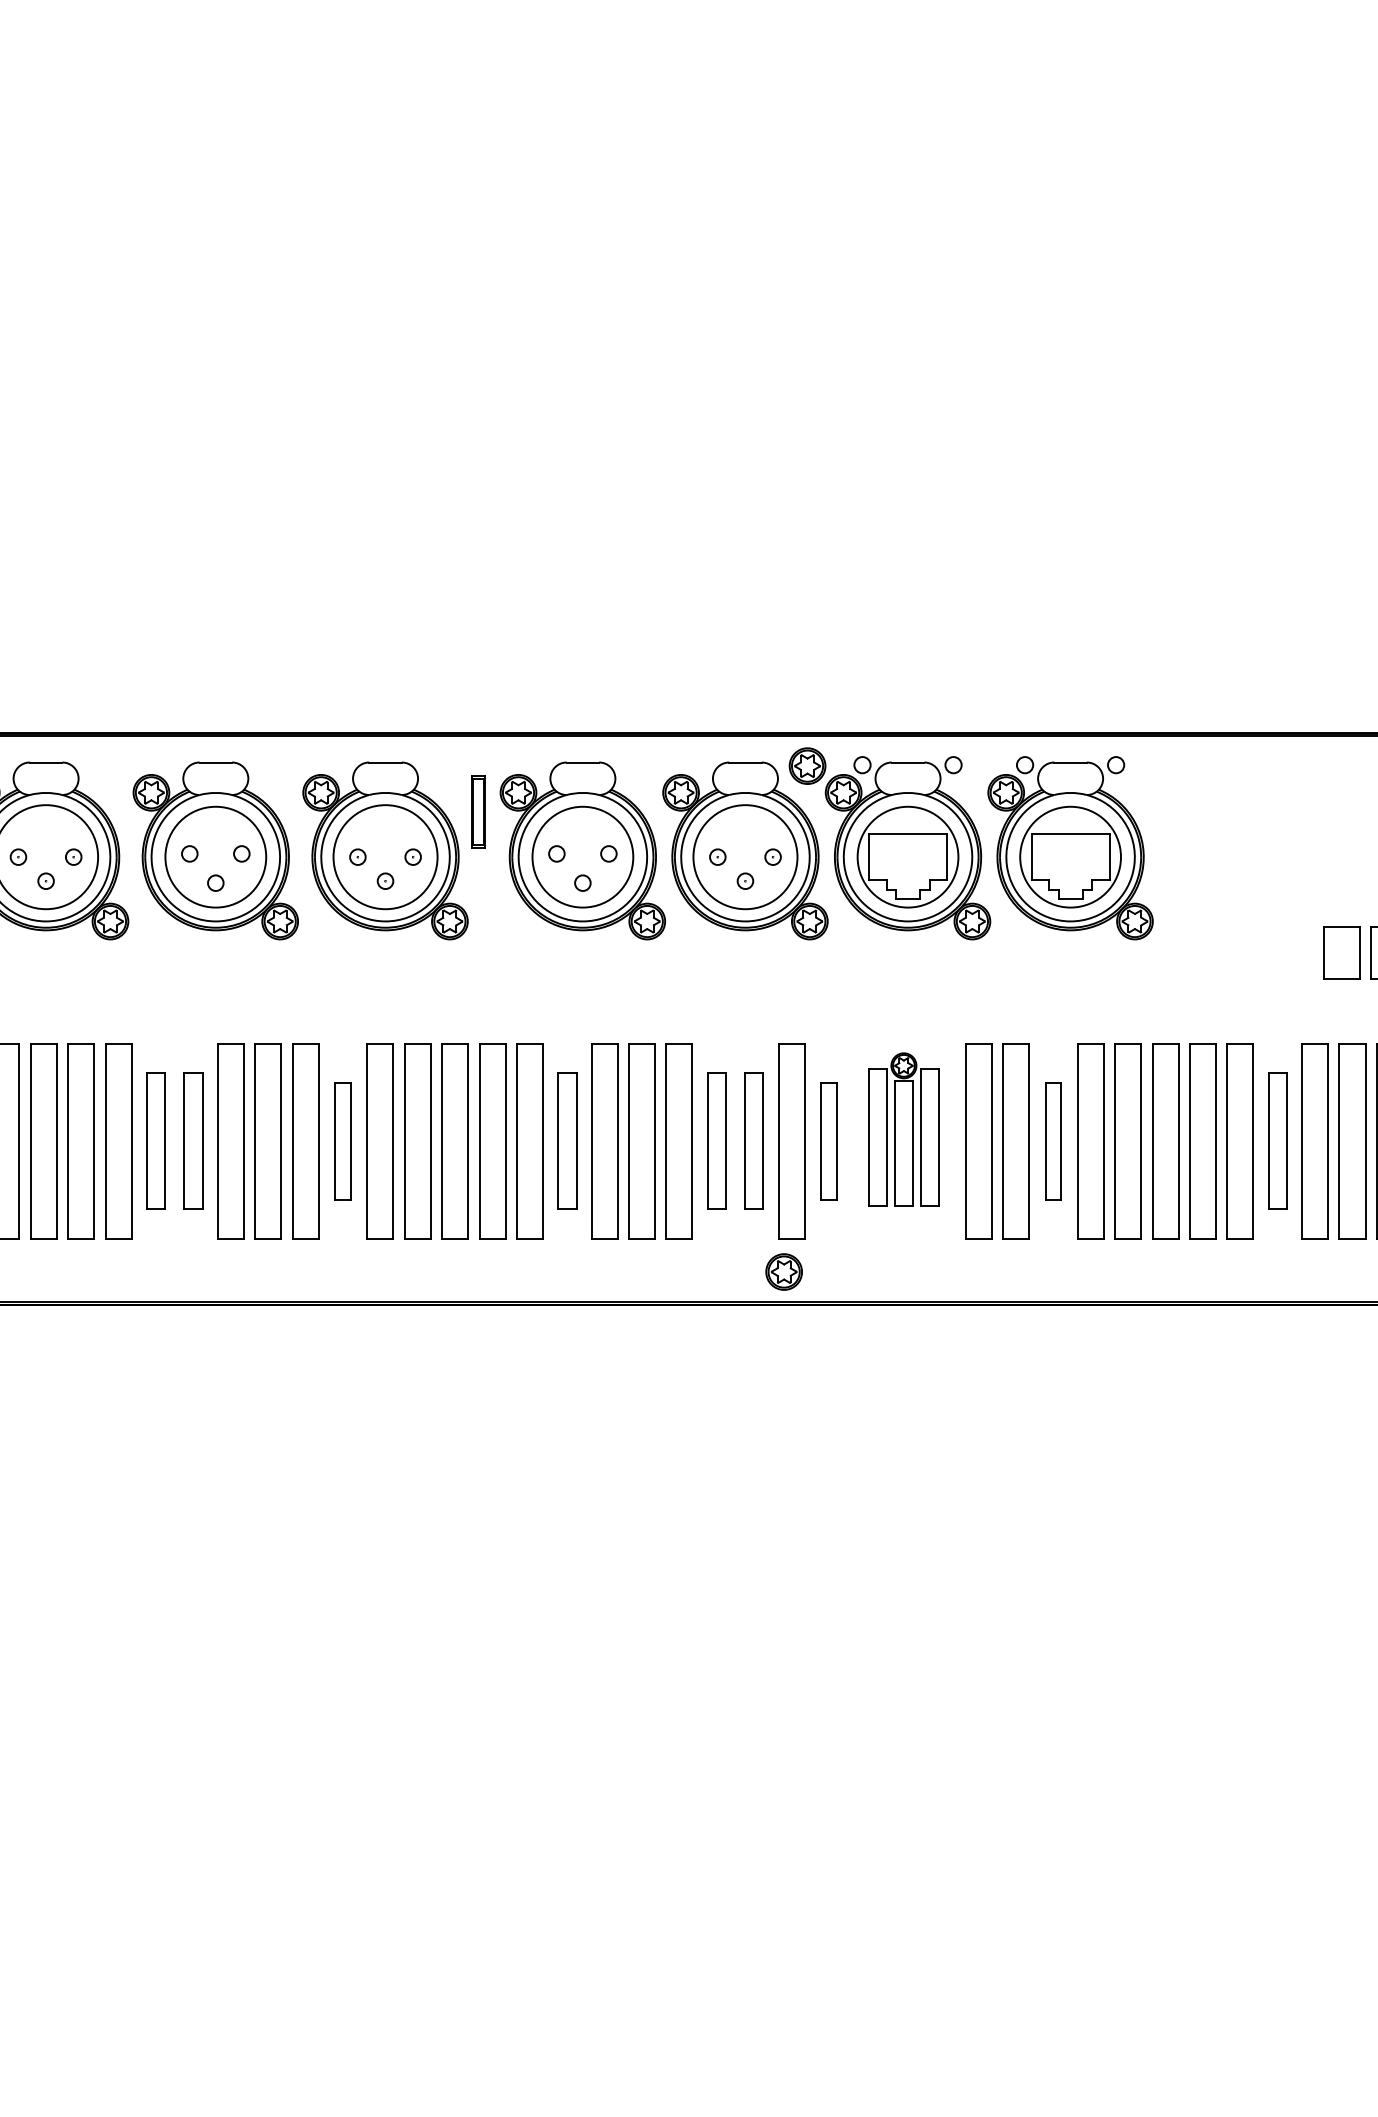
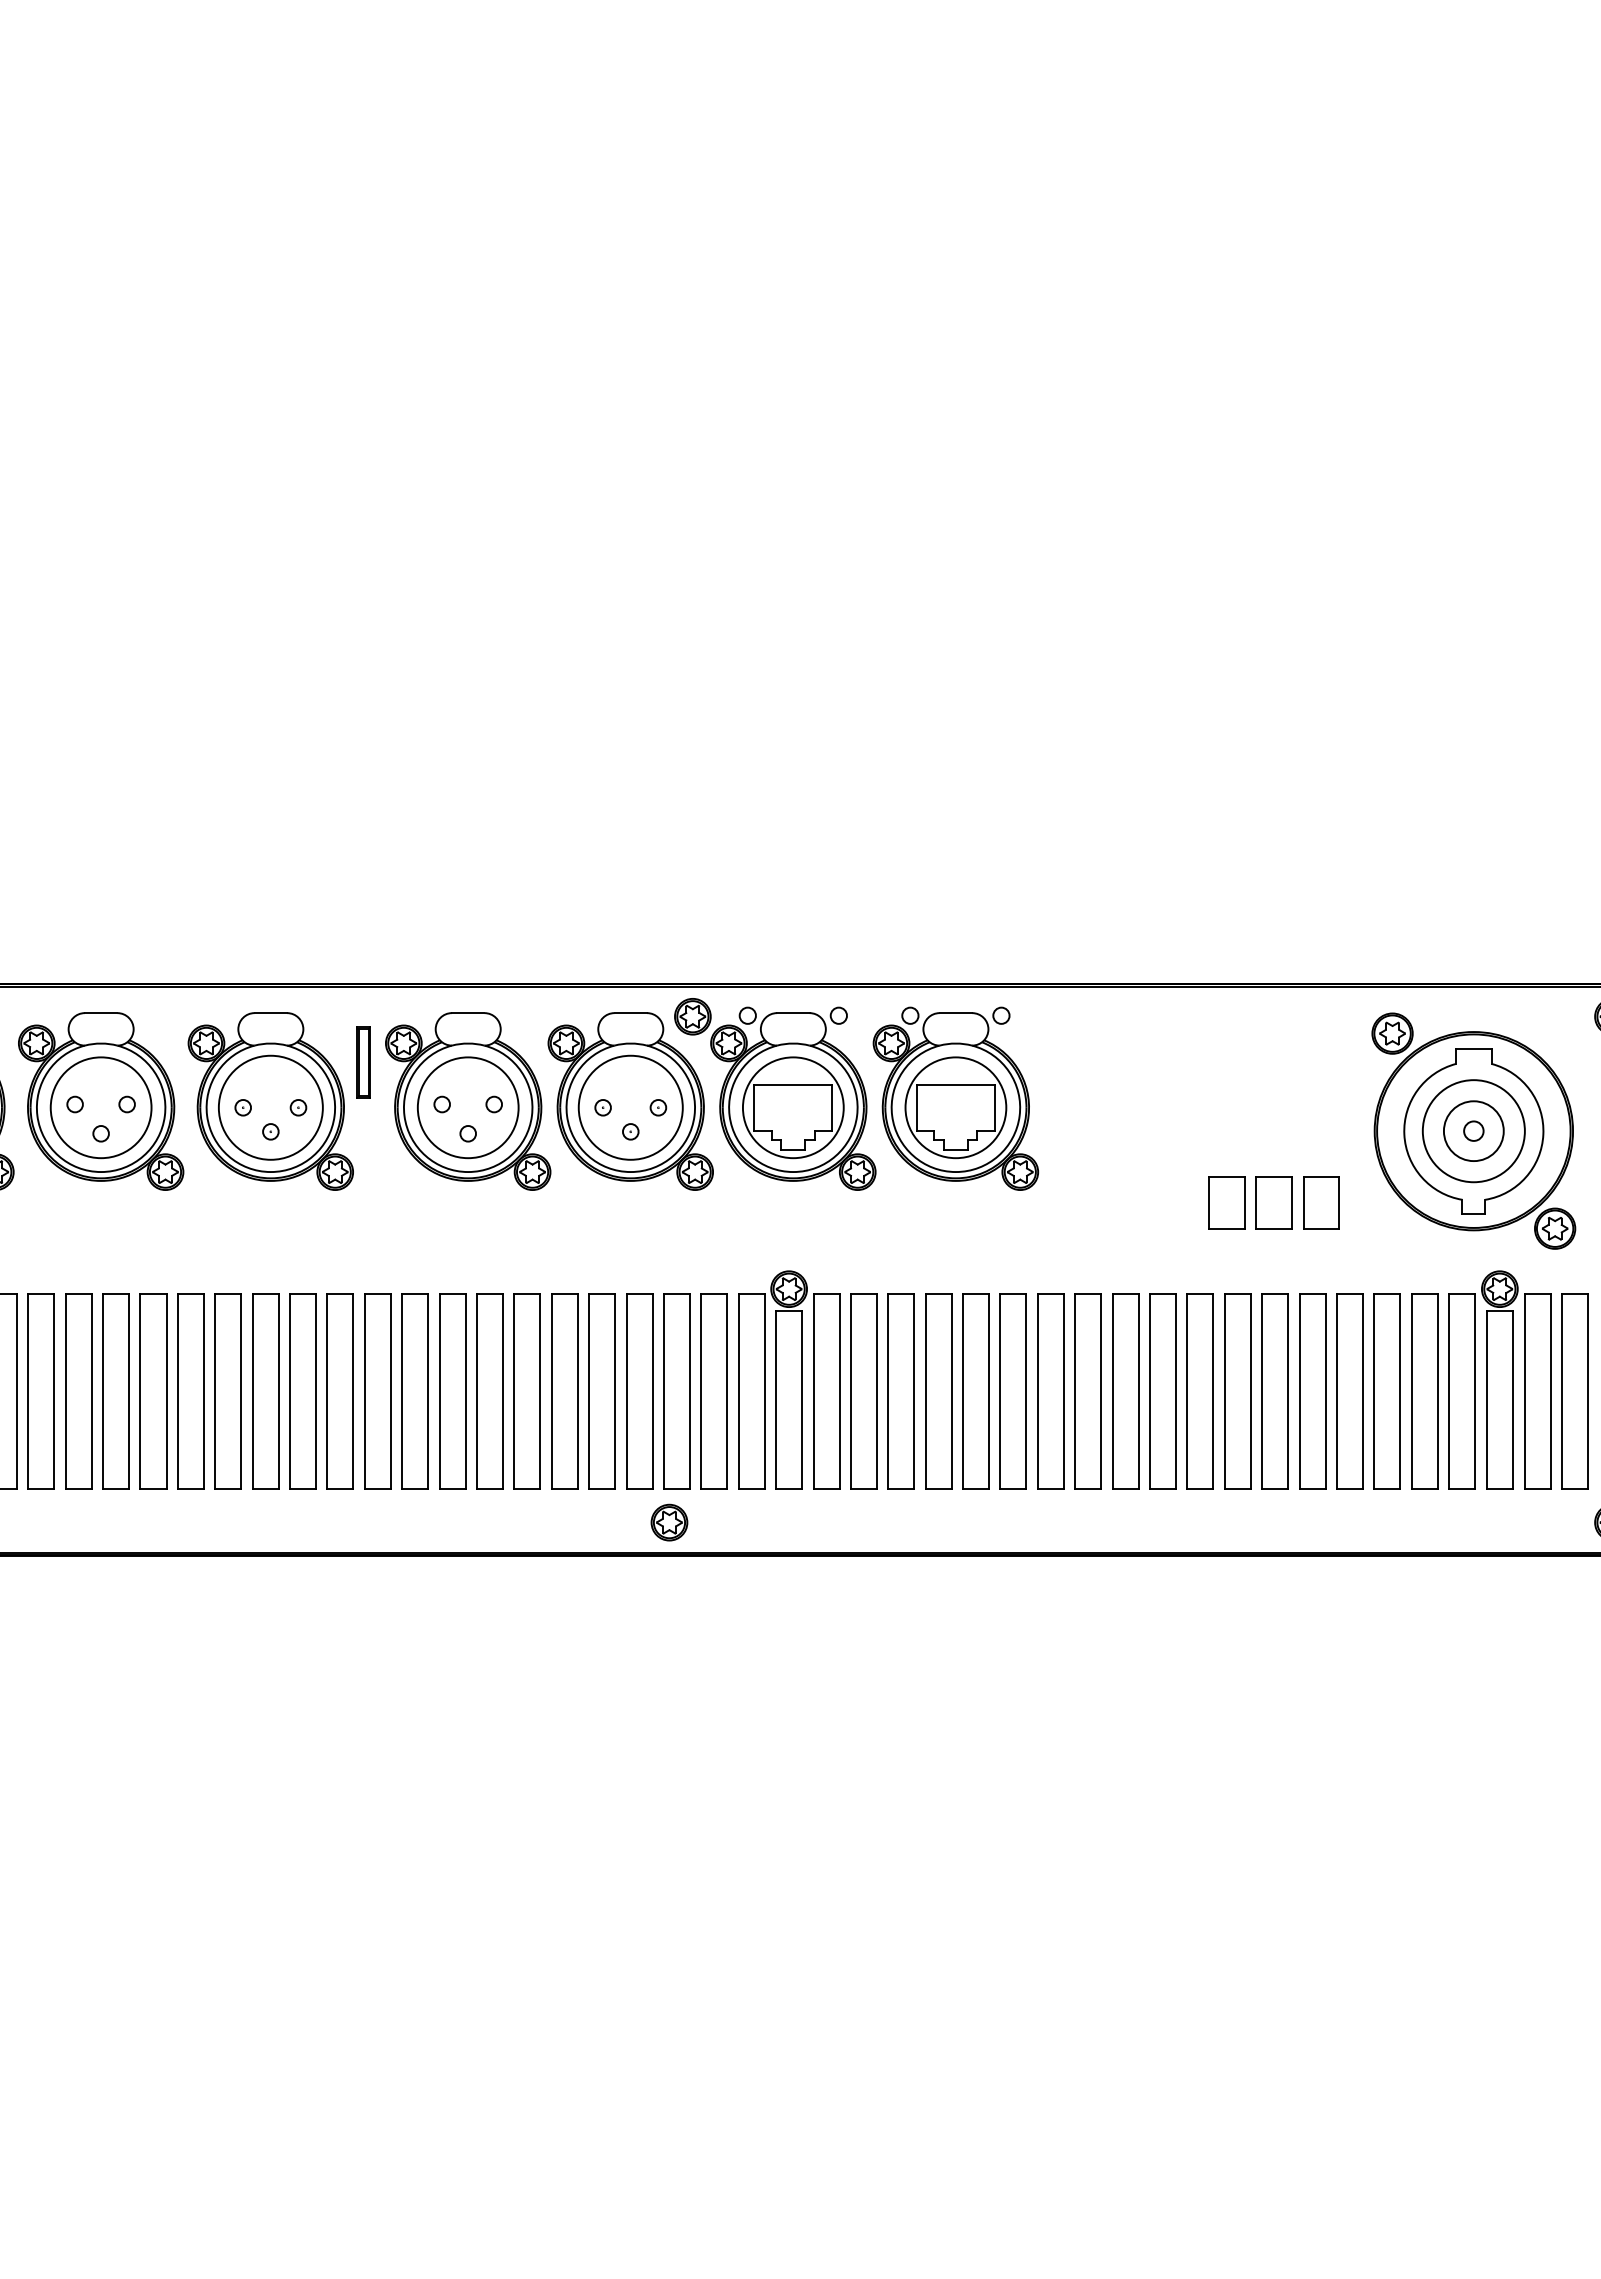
part: (904, 1128) -> (789, 1379), size x1.43
part: (155, 1140) -> (40, 1391), size x1.43
part: (193, 1140) -> (78, 1391), size x1.43
part: (342, 1140) -> (227, 1391), size x1.67
part: (567, 1140) -> (452, 1391), size x1.43
part: (716, 1140) -> (601, 1391), size x1.43
part: (754, 1140) -> (639, 1391), size x1.43
part: (828, 1140) -> (713, 1391), size x1.67
part: (1053, 1140) -> (938, 1391), size x1.67
part: (1277, 1140) -> (1162, 1391), size x1.43

